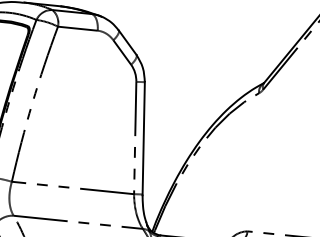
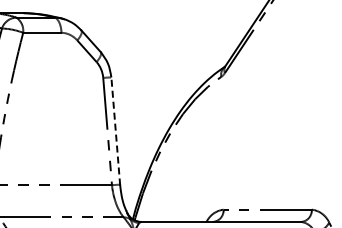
line: (143, 137) -> (115, 130), solid -> dashed

